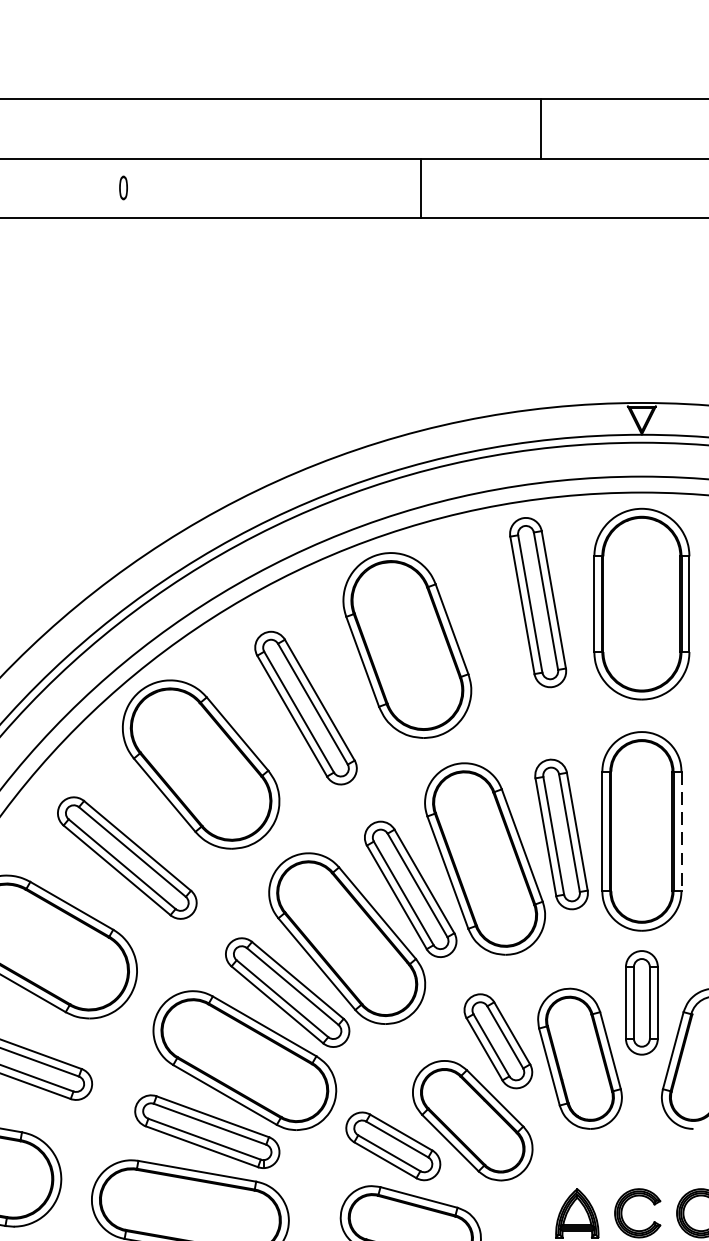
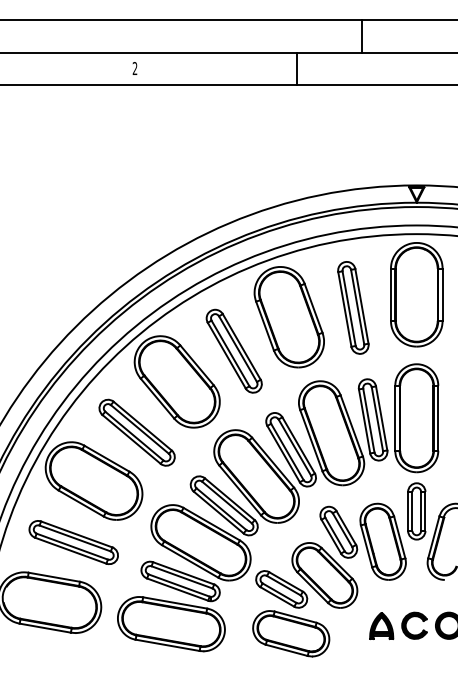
text: (122, 187) -> (134, 68), 0 -> 2
part: (538, 601) -> (353, 307), moved
line: (681, 831) -> (438, 418), dashed -> solid

